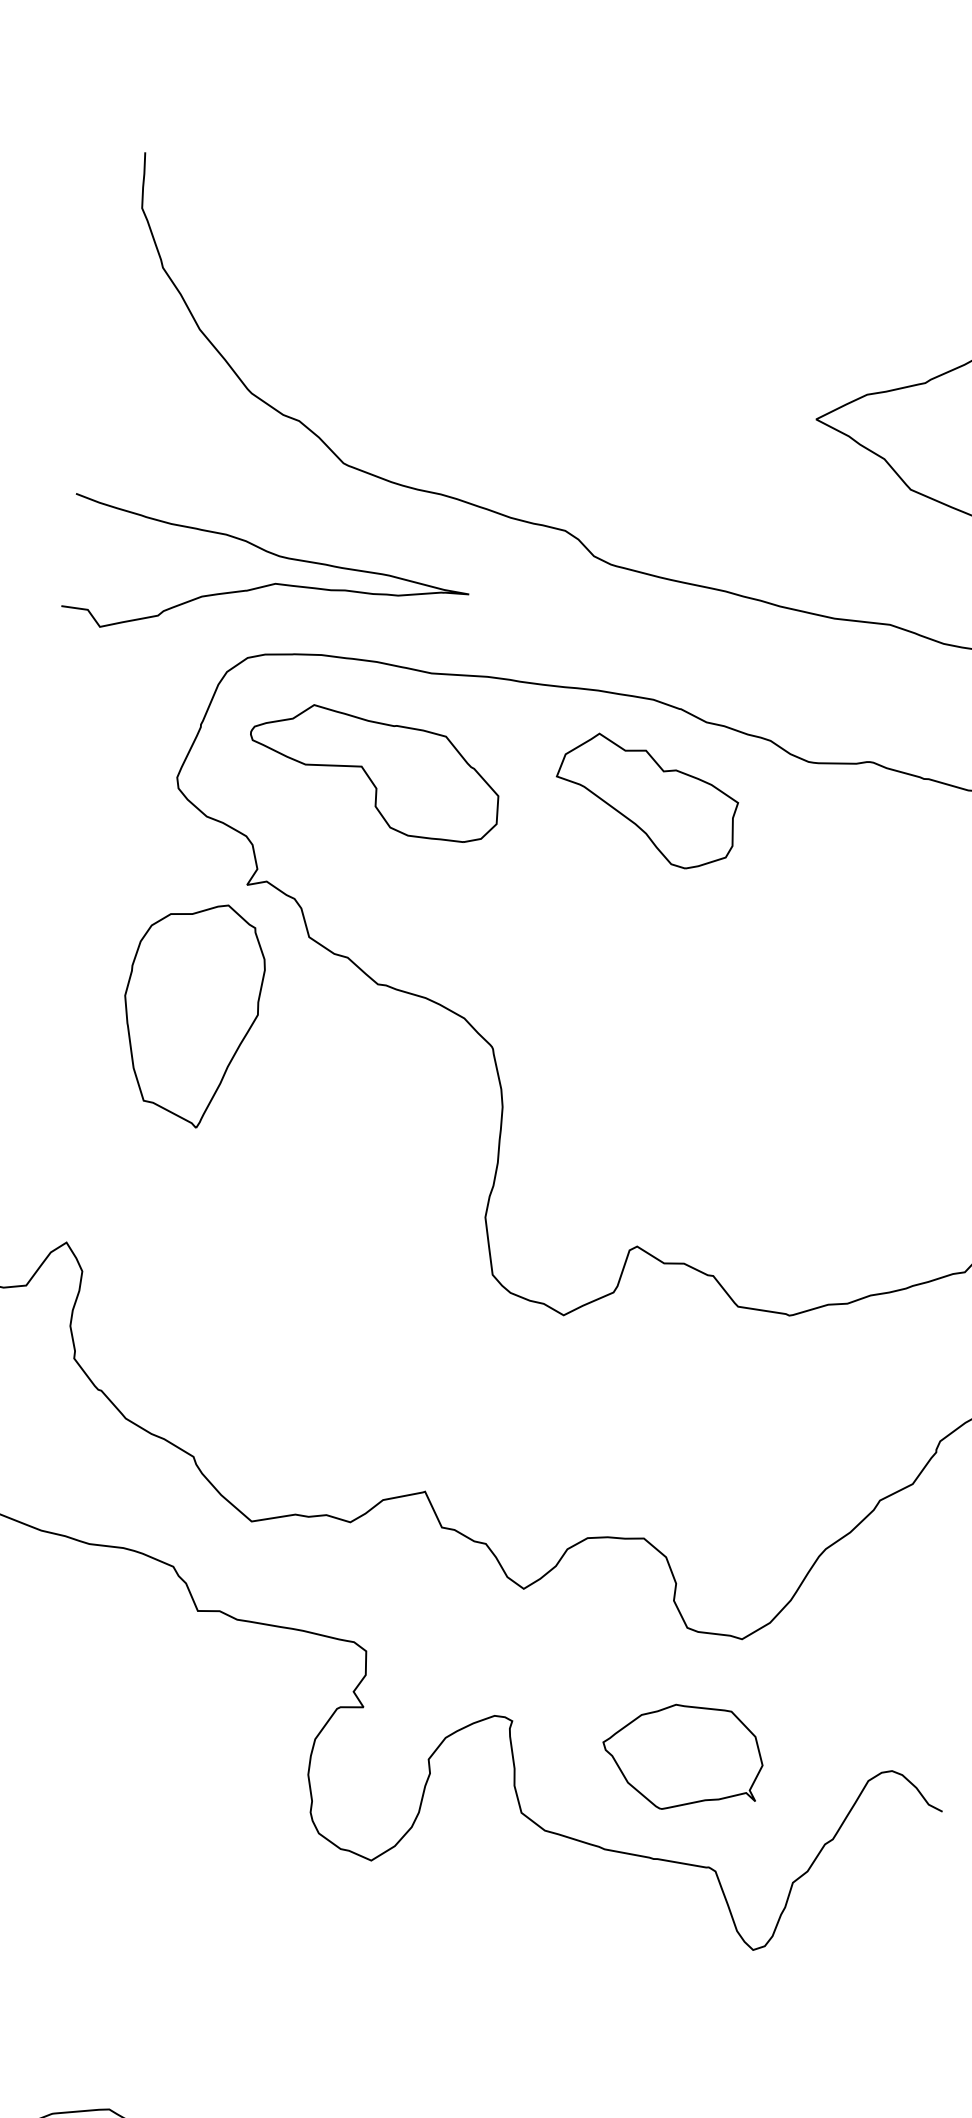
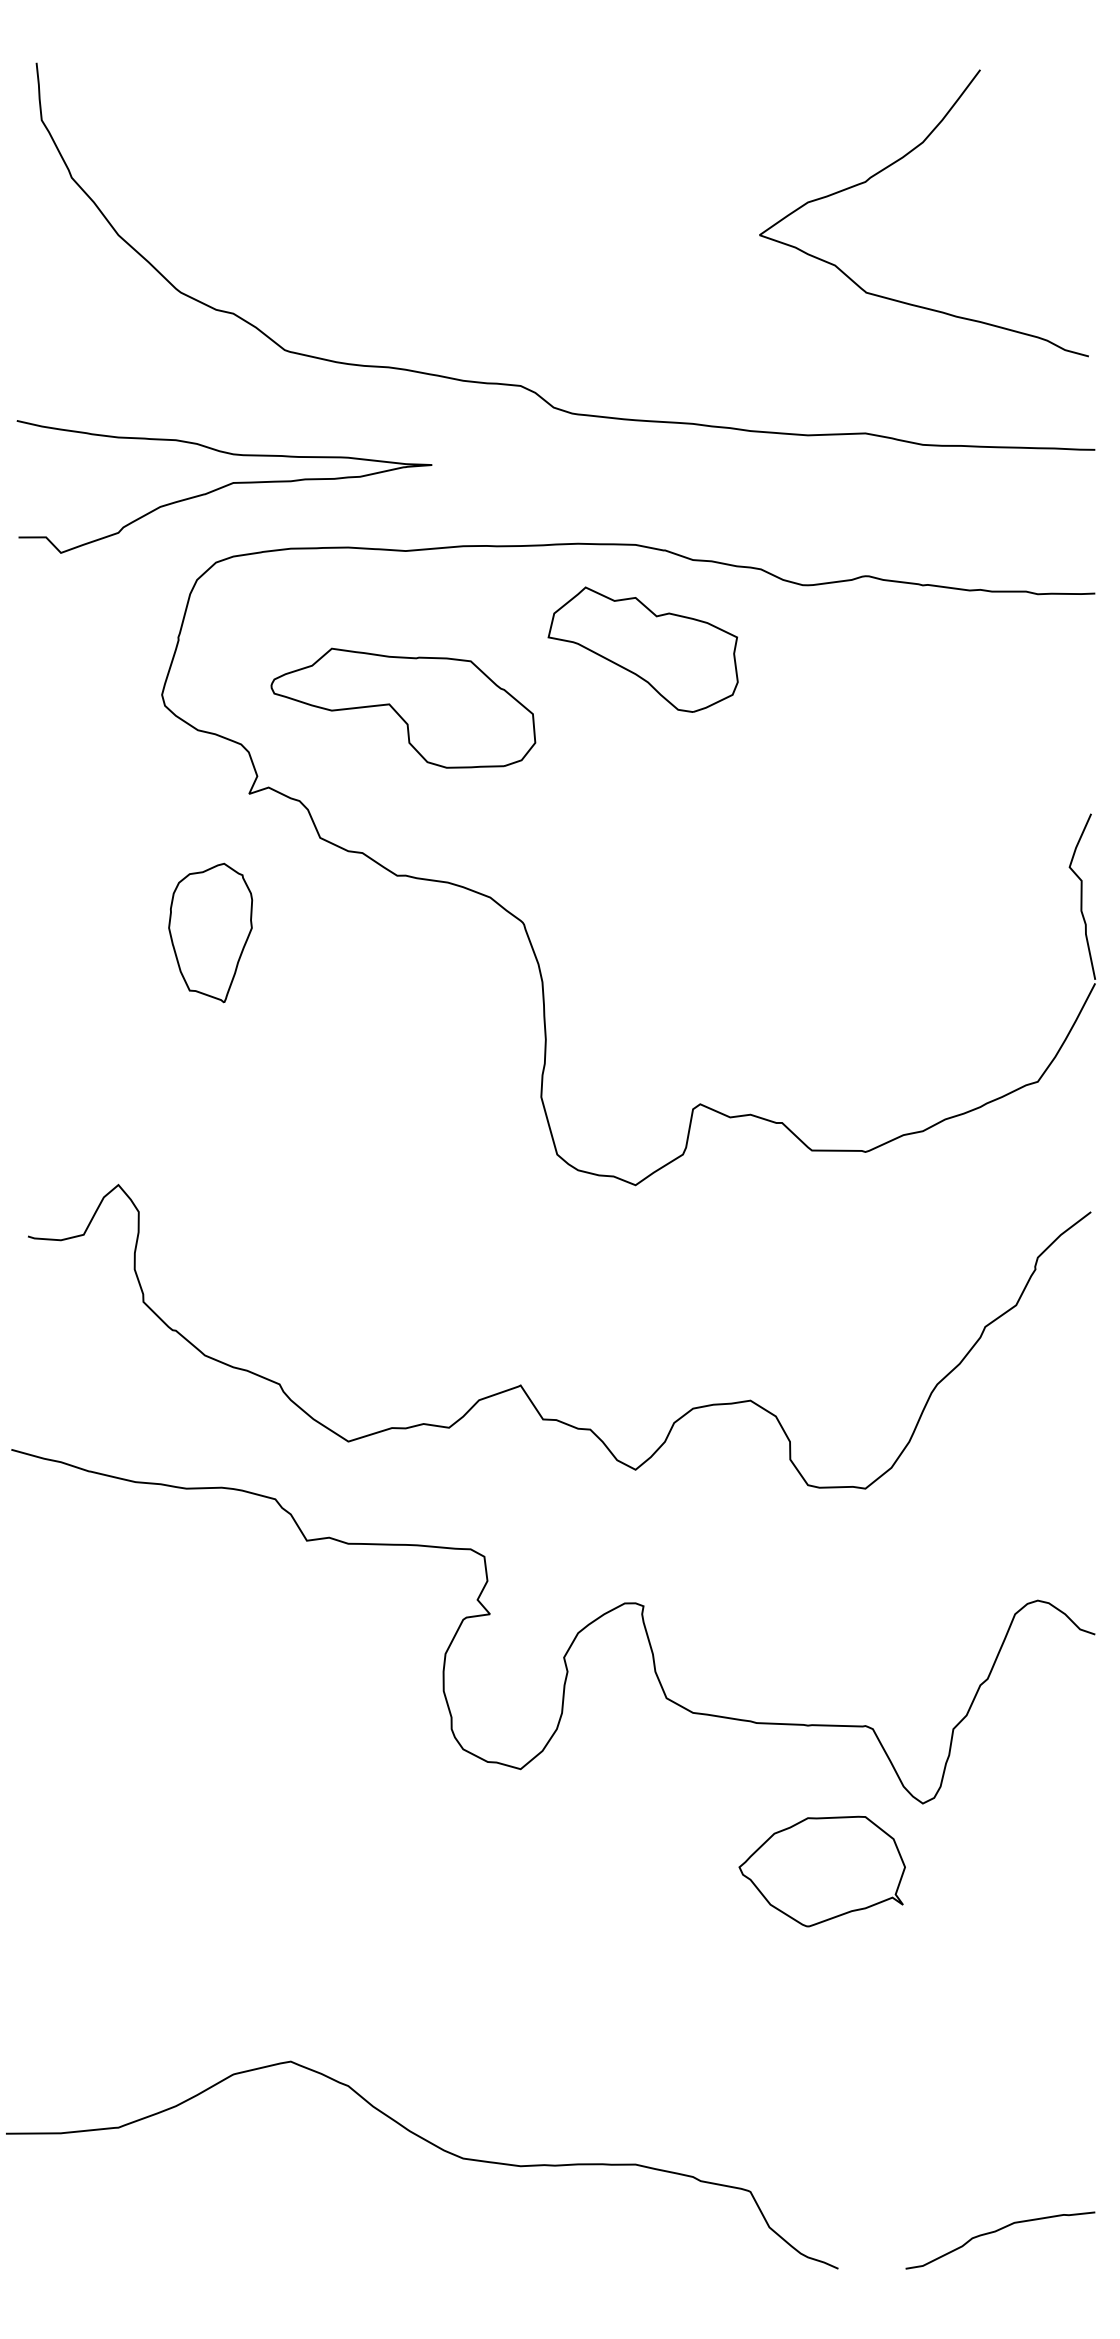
part: (374, 771) -> (403, 707), moved
part: (190, 1012) -> (210, 932), size x0.6
part: (681, 1757) -> (821, 1871), moved

